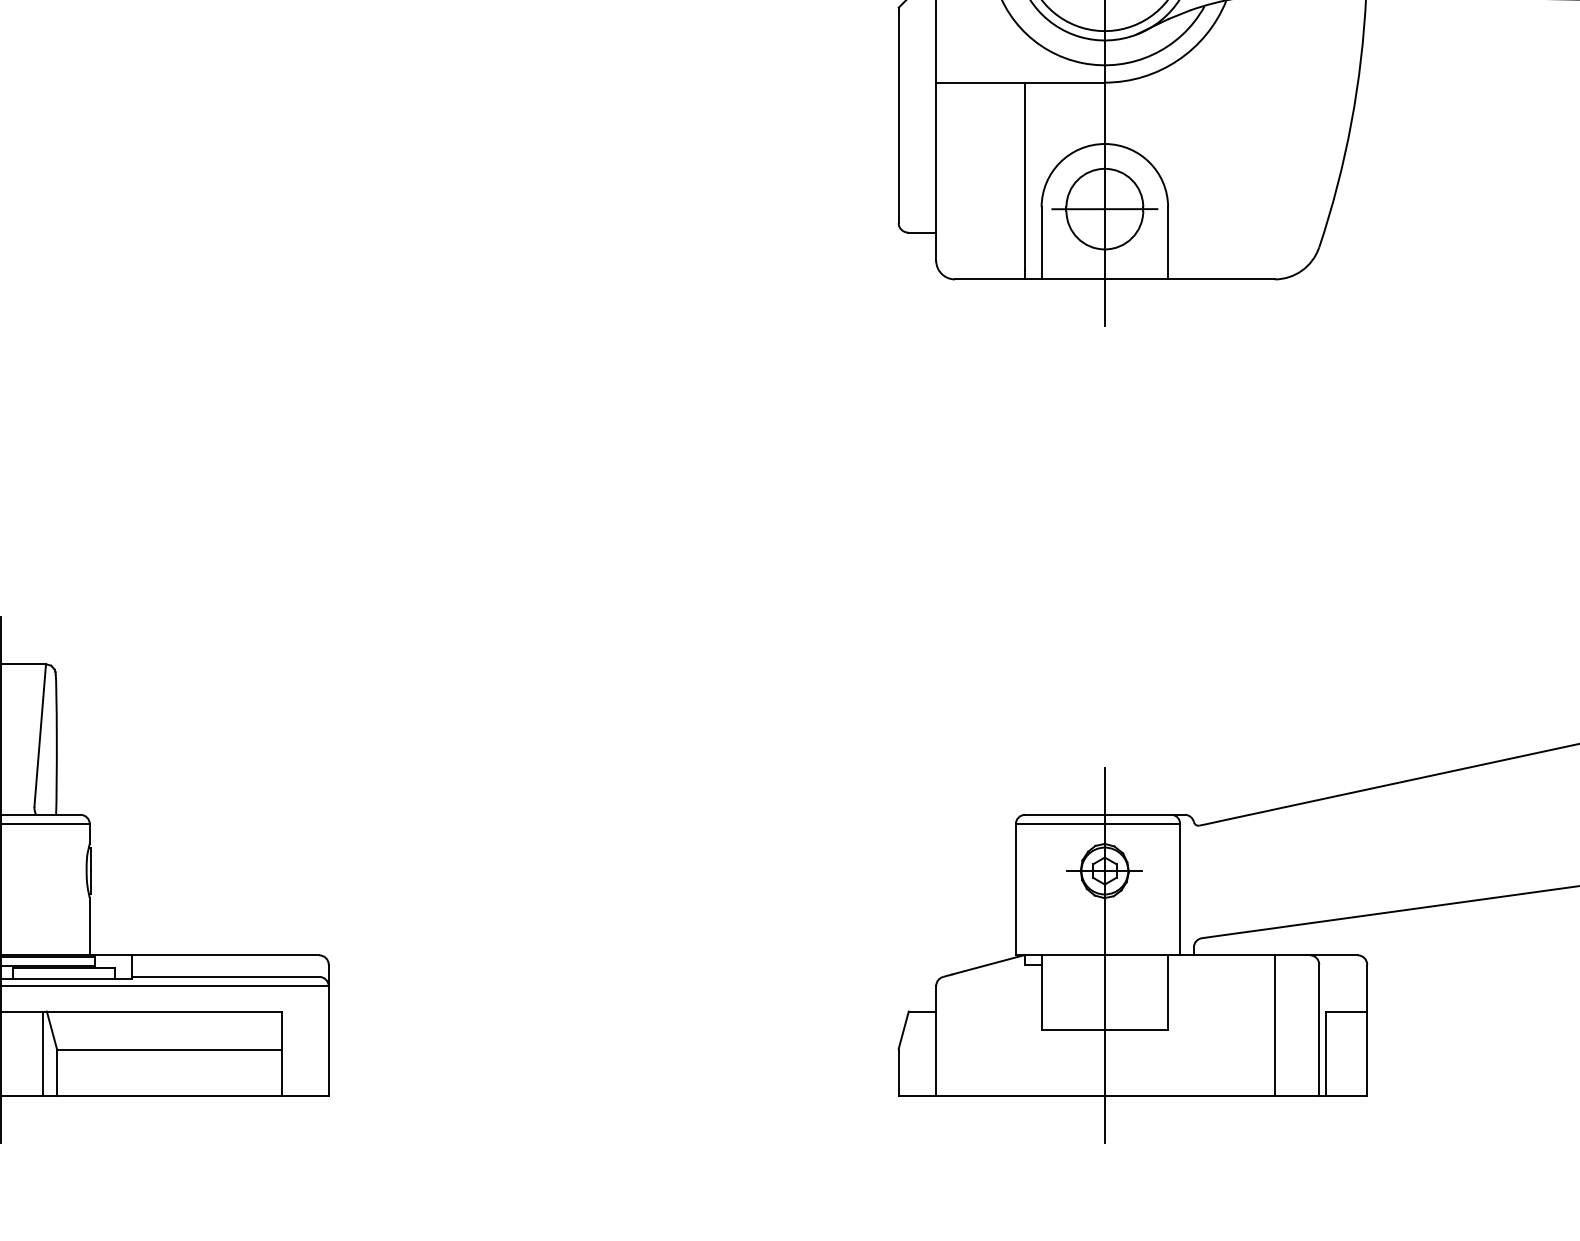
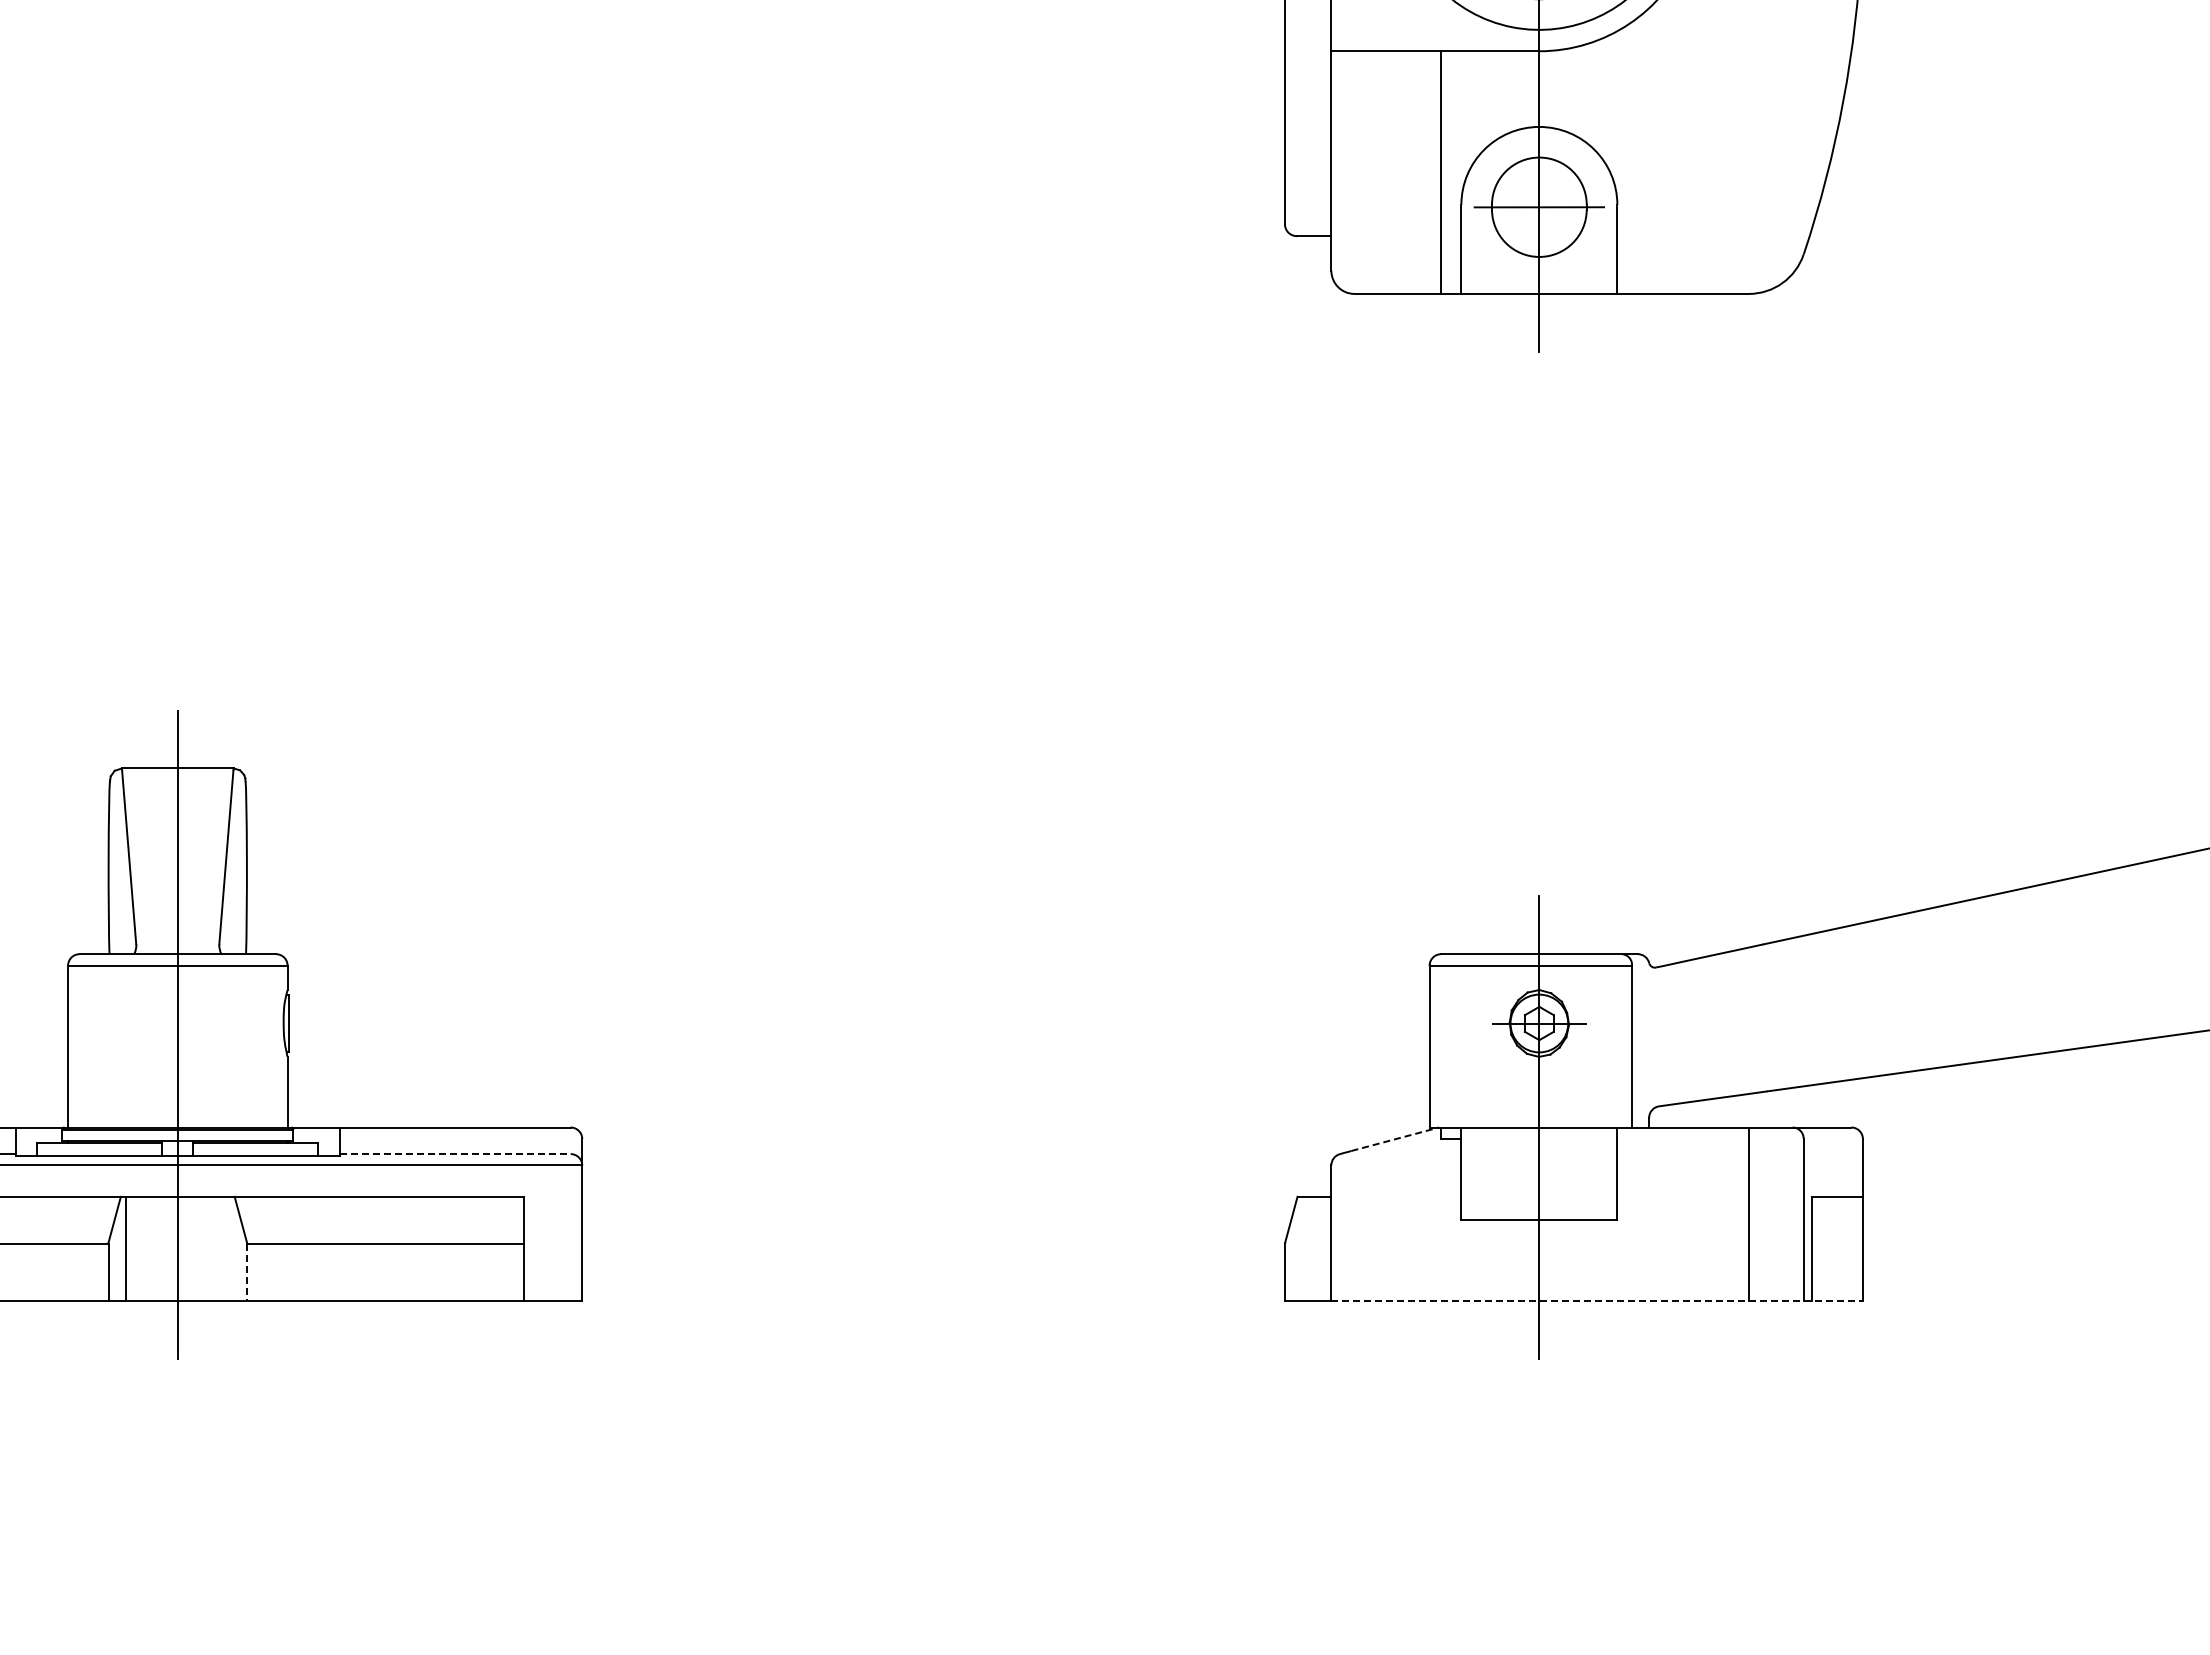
line: (988, 965) -> (1395, 1139), solid -> dashed
line: (225, 977) -> (455, 1154), solid -> dashed
line: (42, 1053) -> (229, 1248), removed
line: (57, 1072) -> (247, 1272), solid -> dashed
line: (1152, 1095) -> (1597, 1300), solid -> dashed

